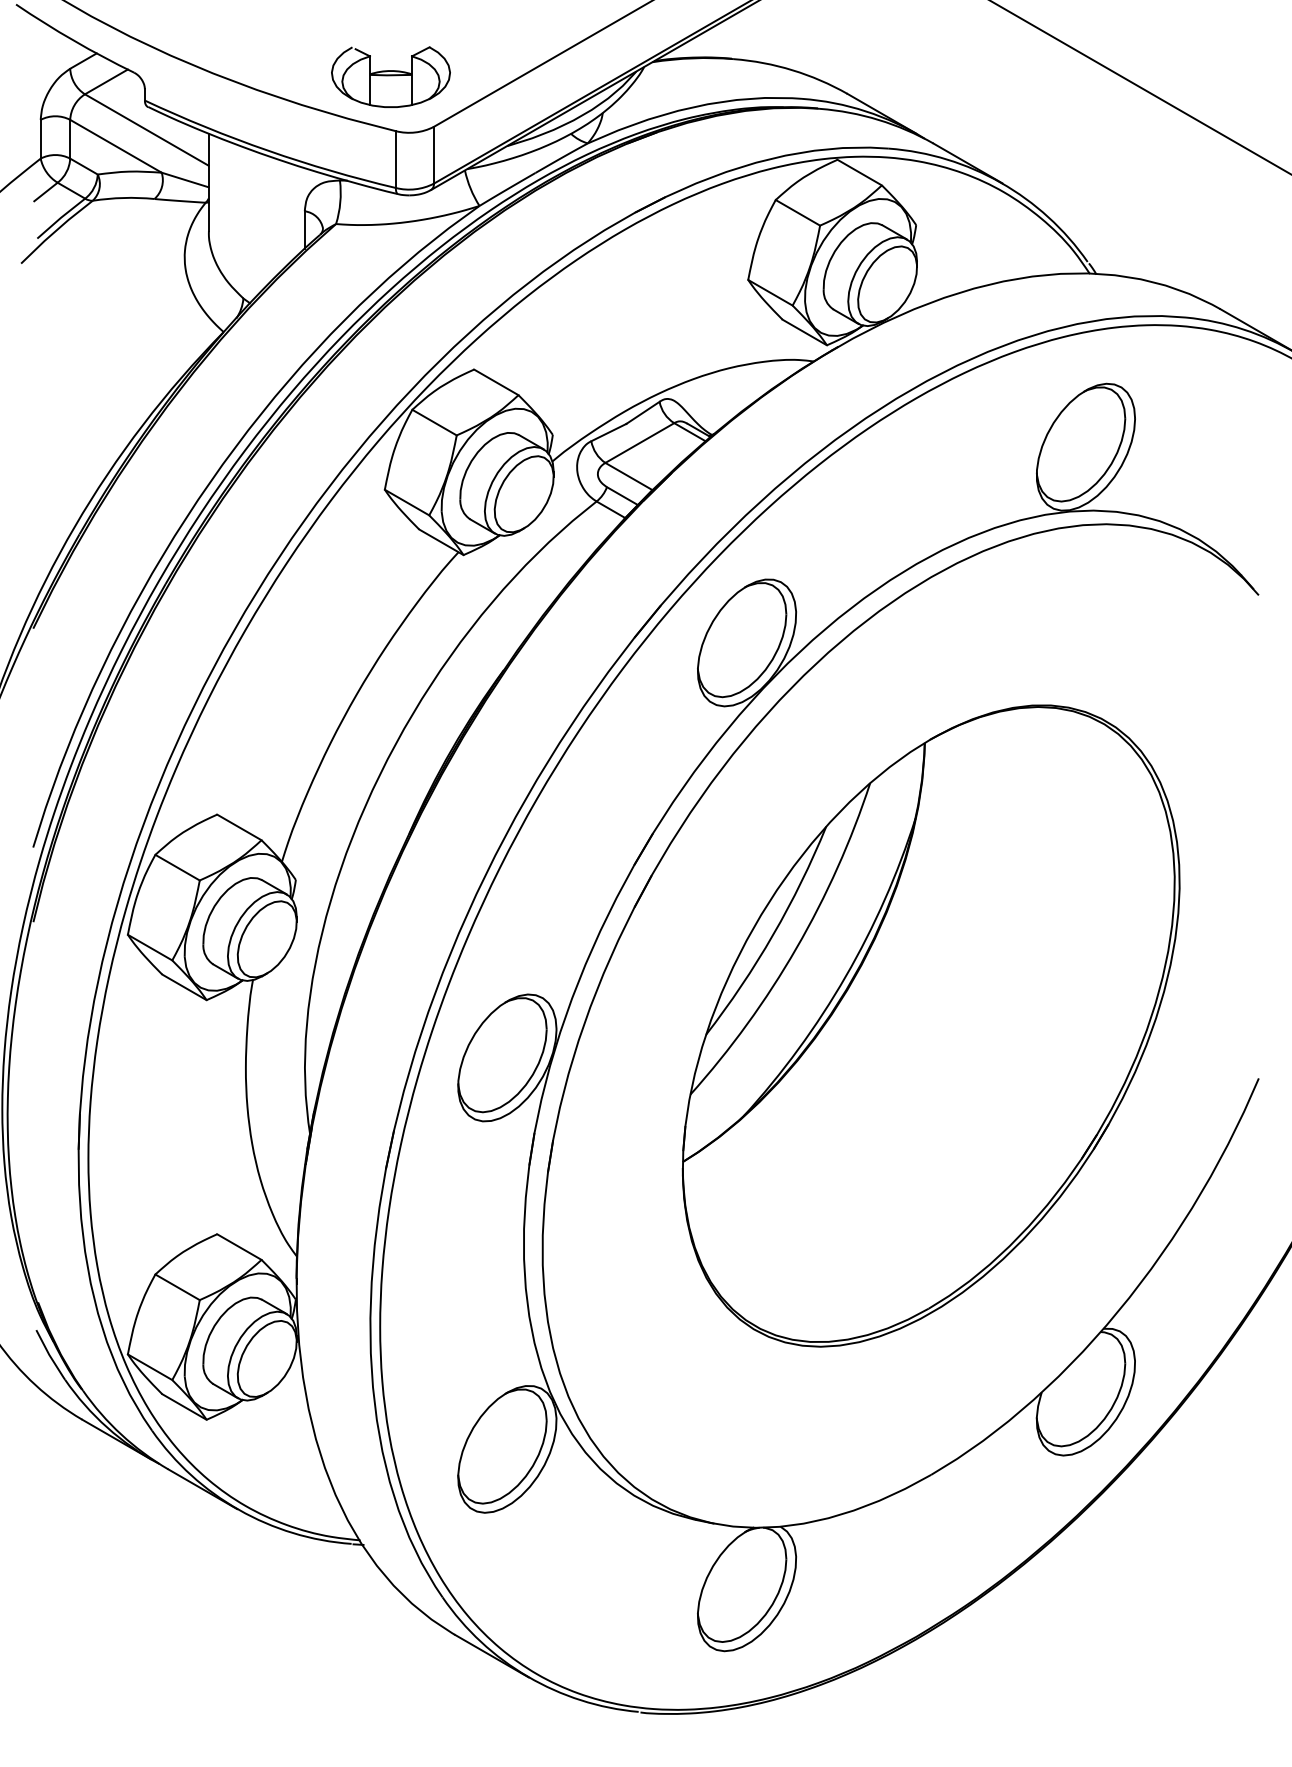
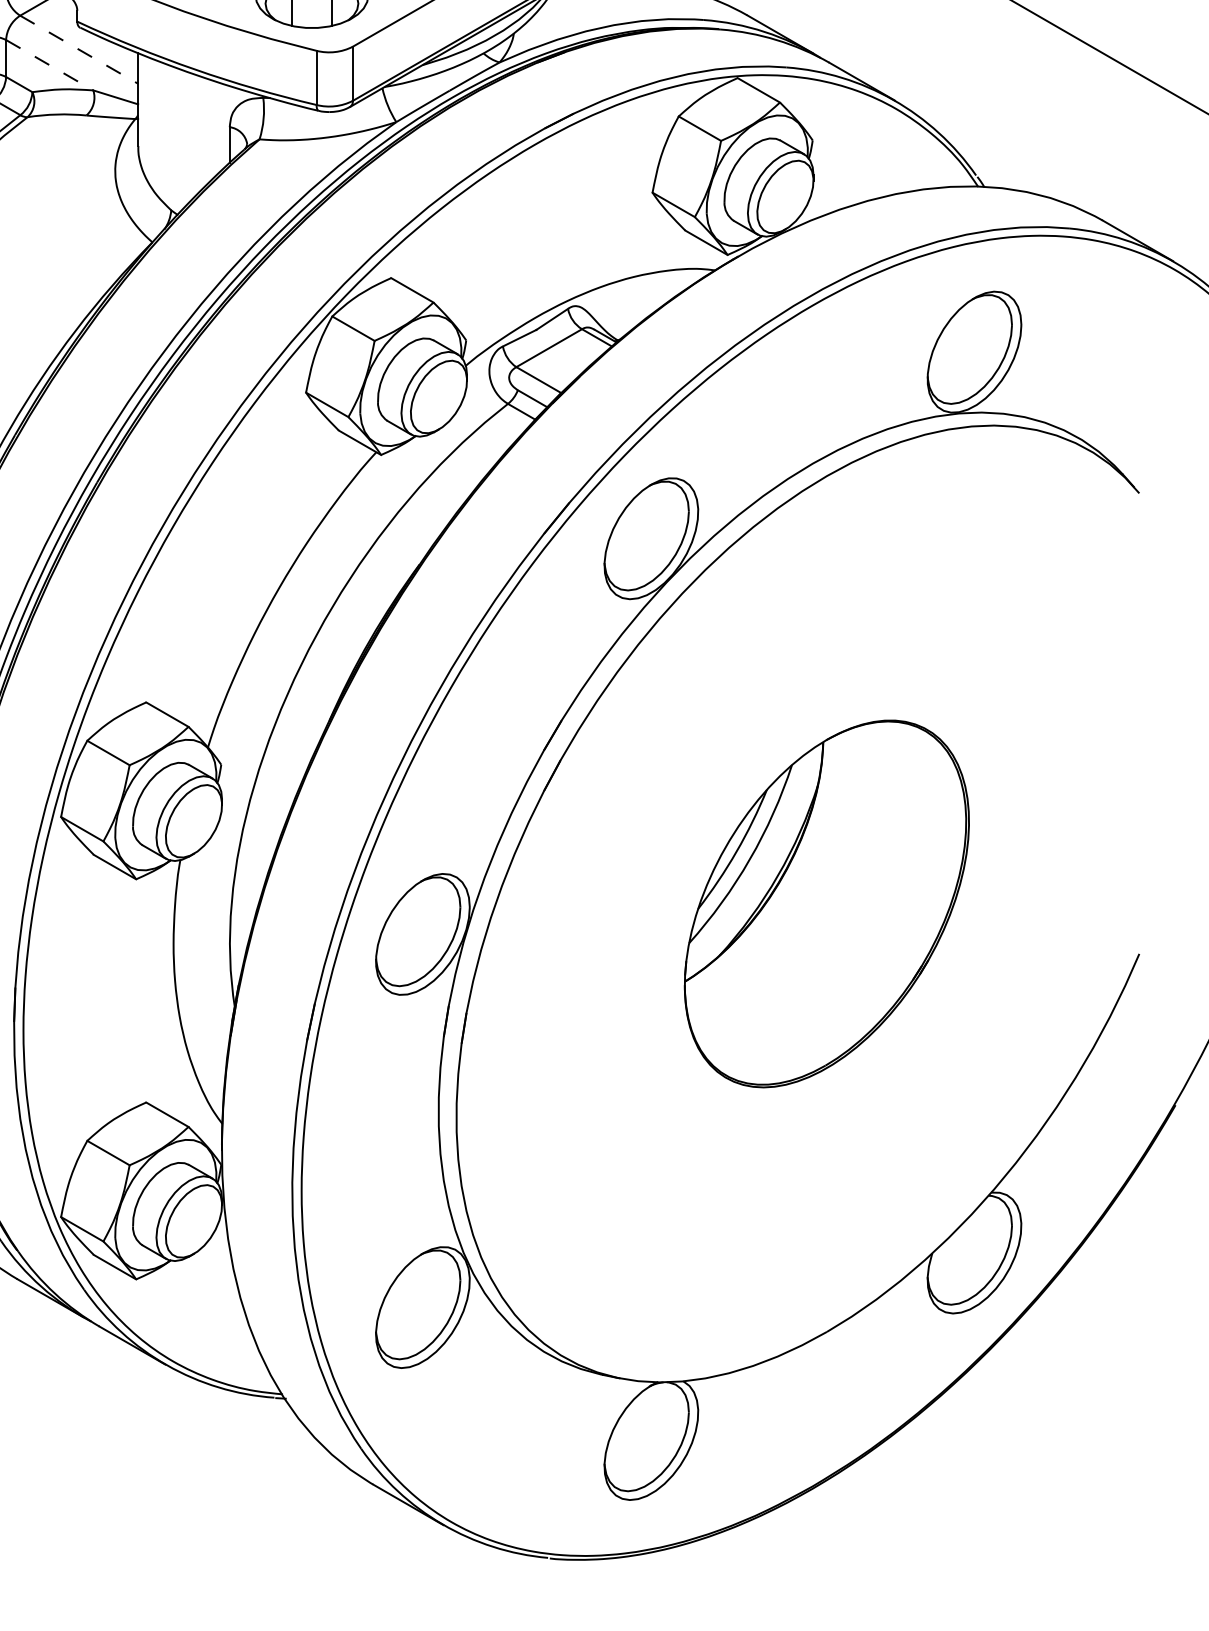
line: (147, 130) -> (79, 50), solid -> dashed
line: (115, 146) -> (49, 65), solid -> dashed
part: (930, 1025) -> (826, 903), size x0.6

